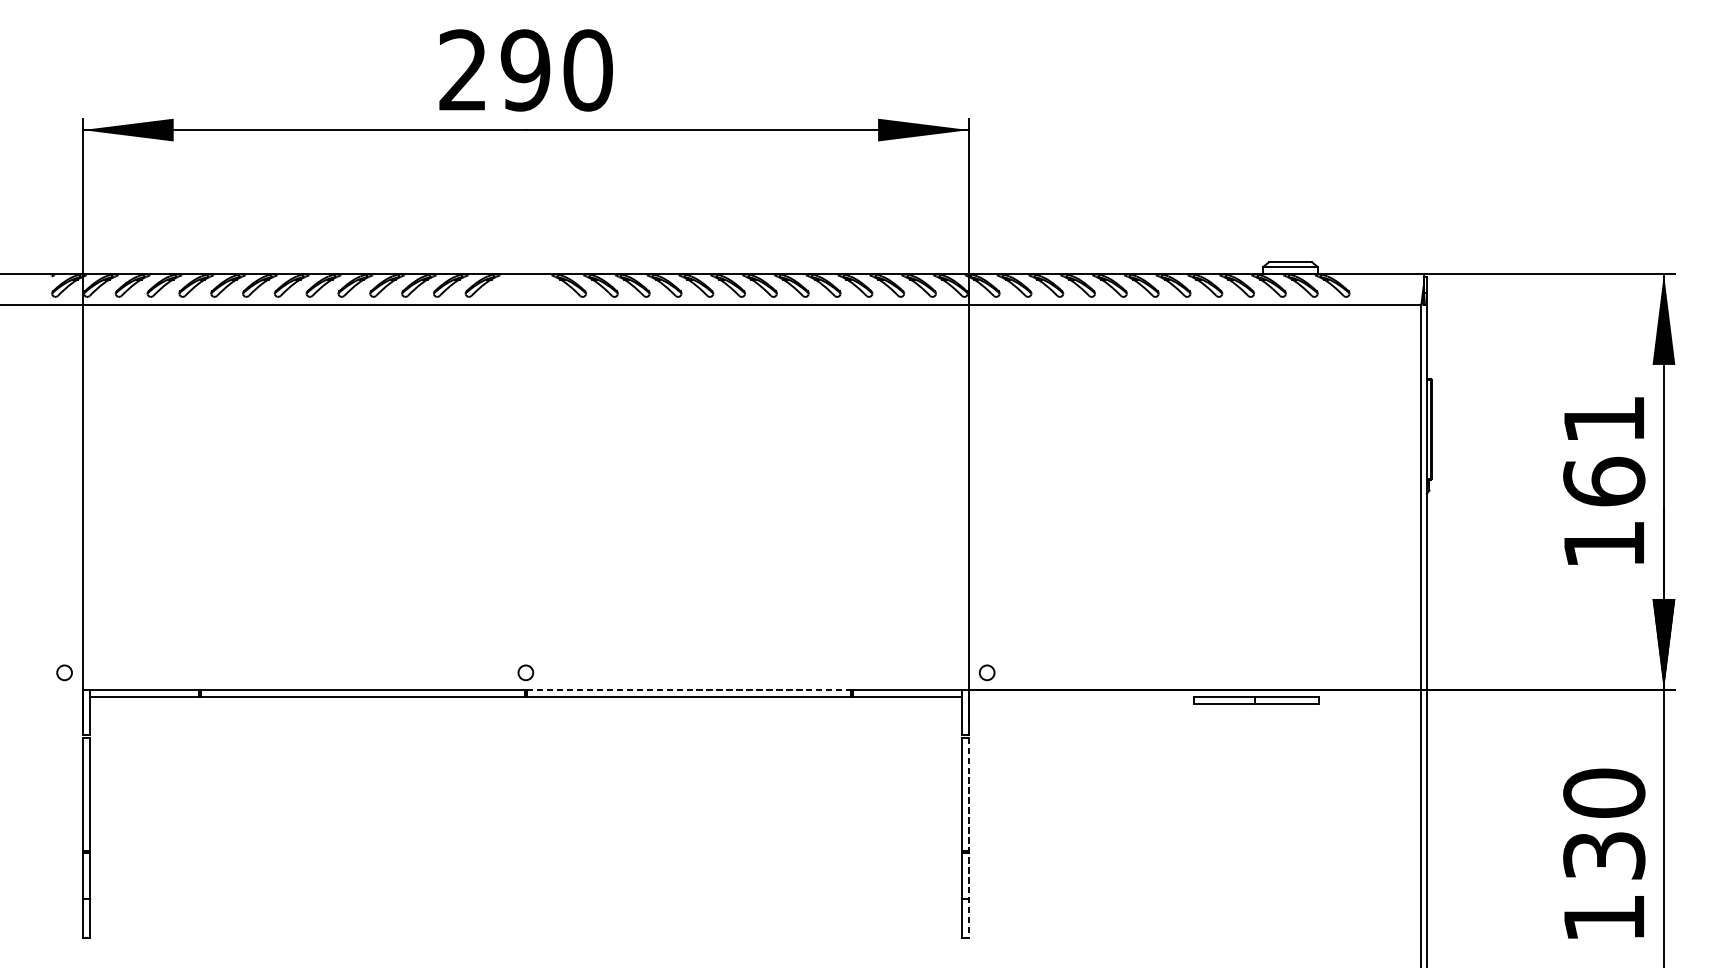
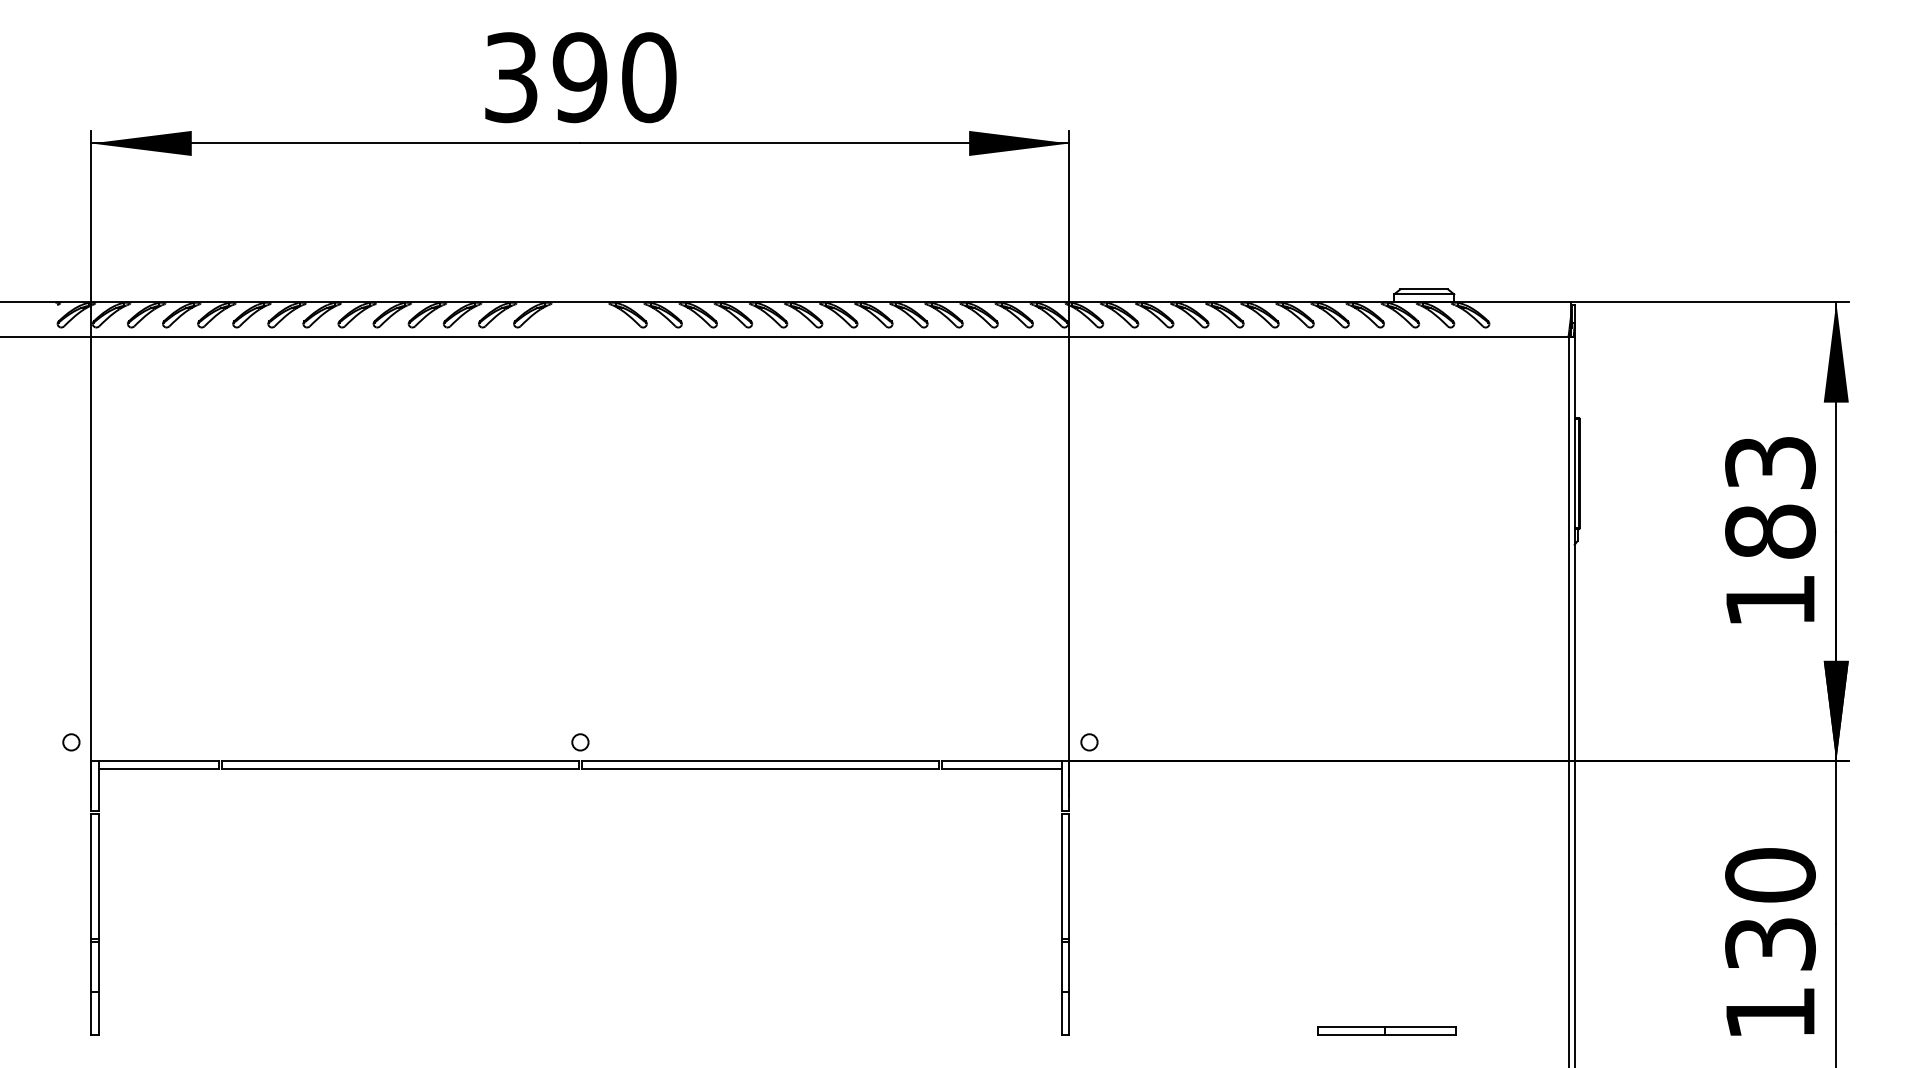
text: (463, 70) -> (511, 77), 290 -> 390
text: (1604, 450) -> (1770, 497), 161 -> 183
line: (689, 690) -> (760, 761), dashed -> solid
part: (1256, 700) -> (1386, 1030), moved
line: (969, 837) -> (1069, 924), dashed -> solid

